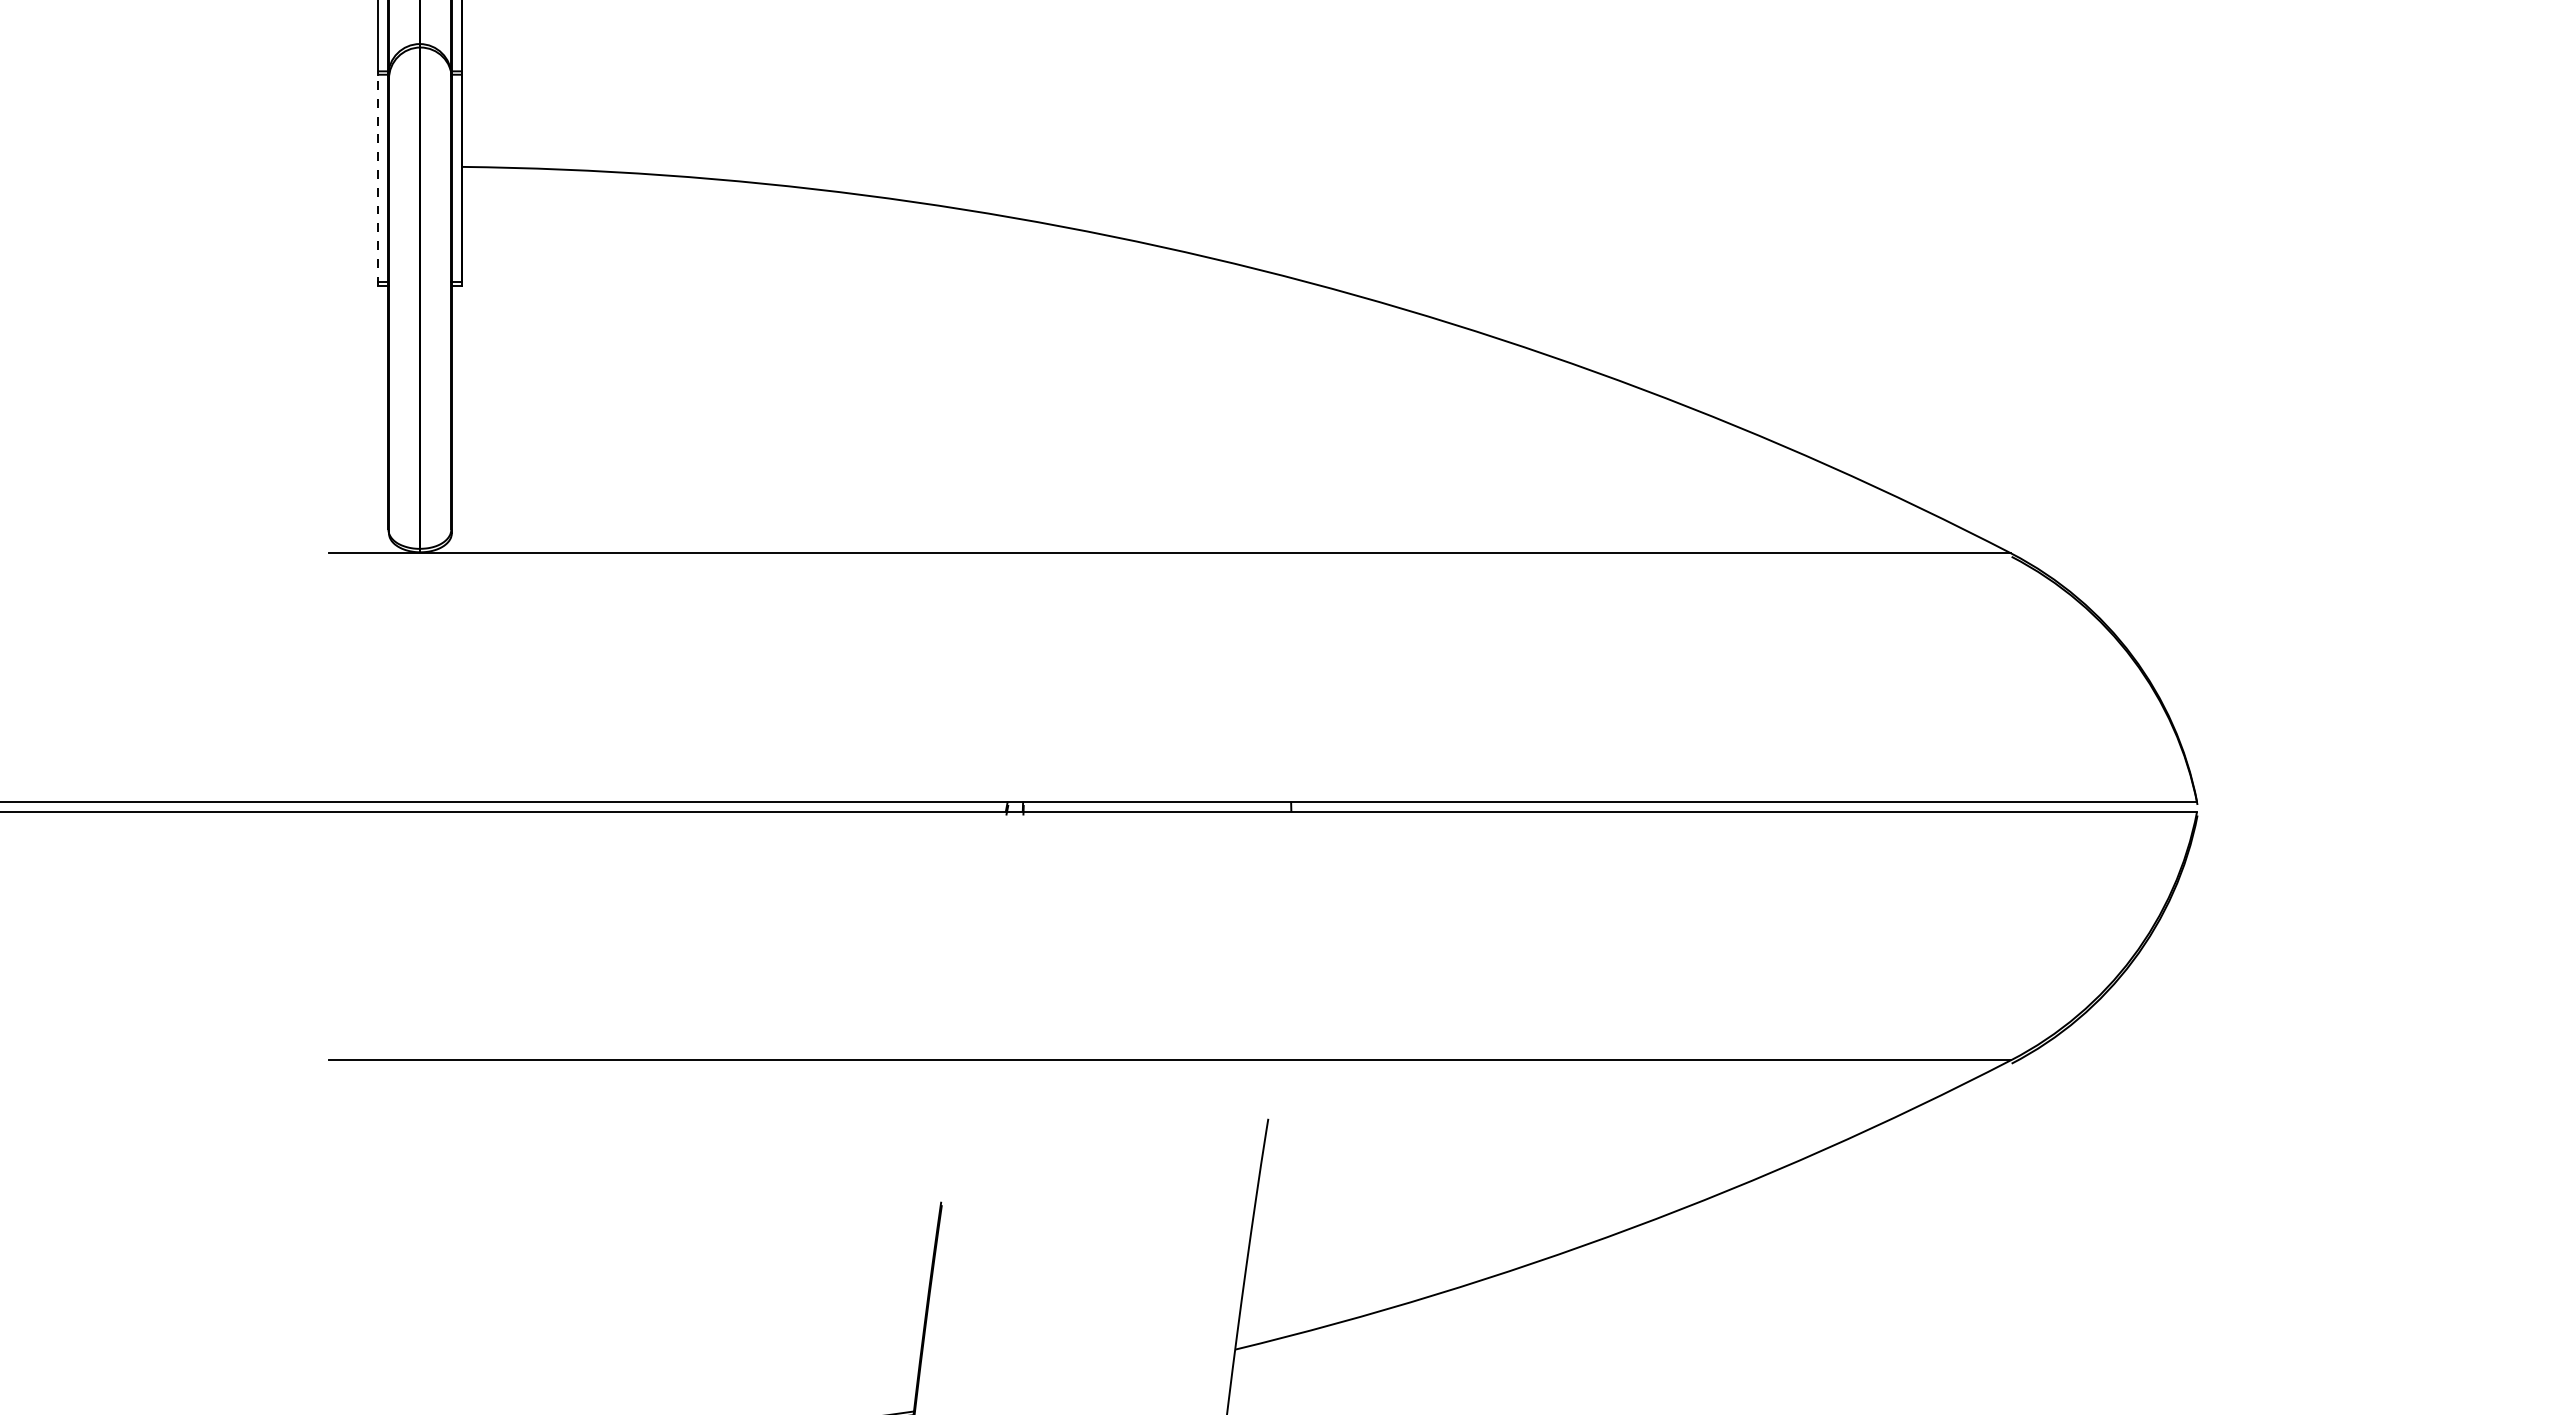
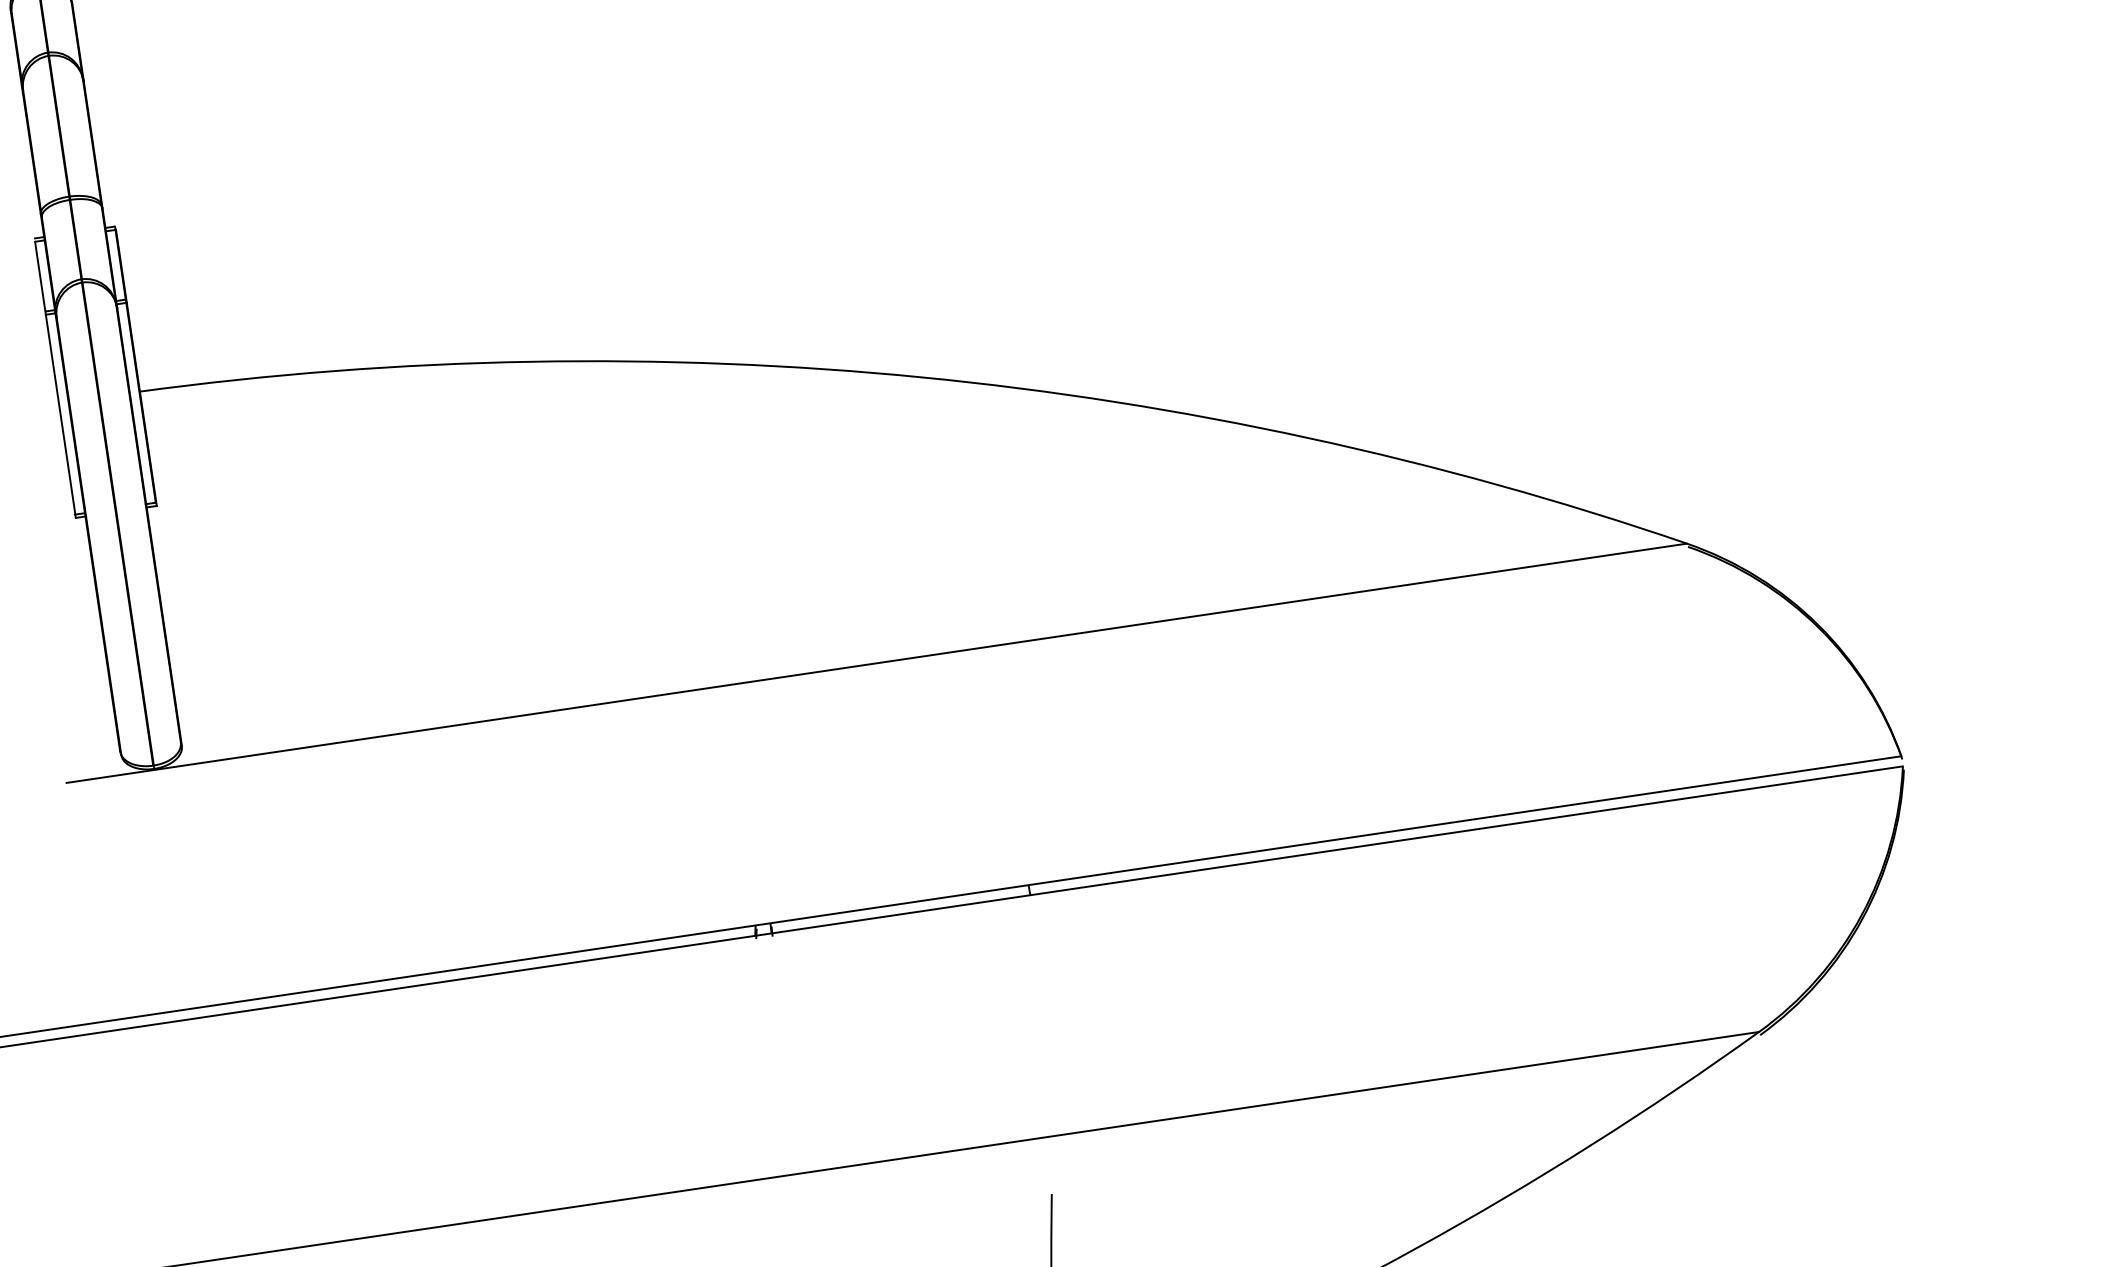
line: (378, 179) -> (60, 415), dashed -> solid

